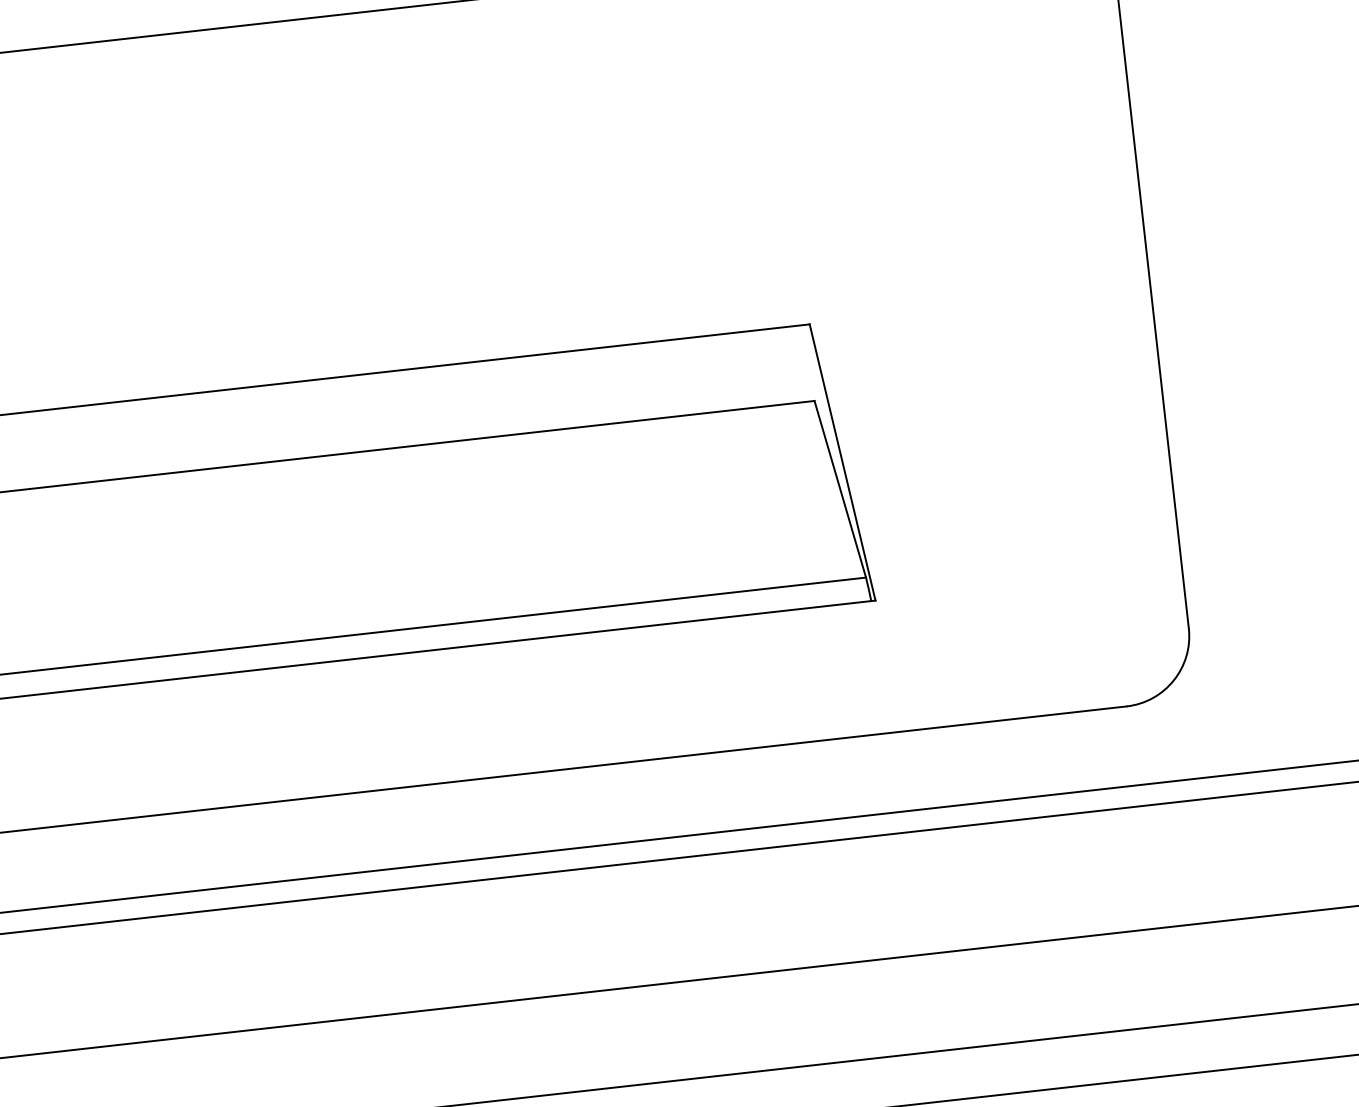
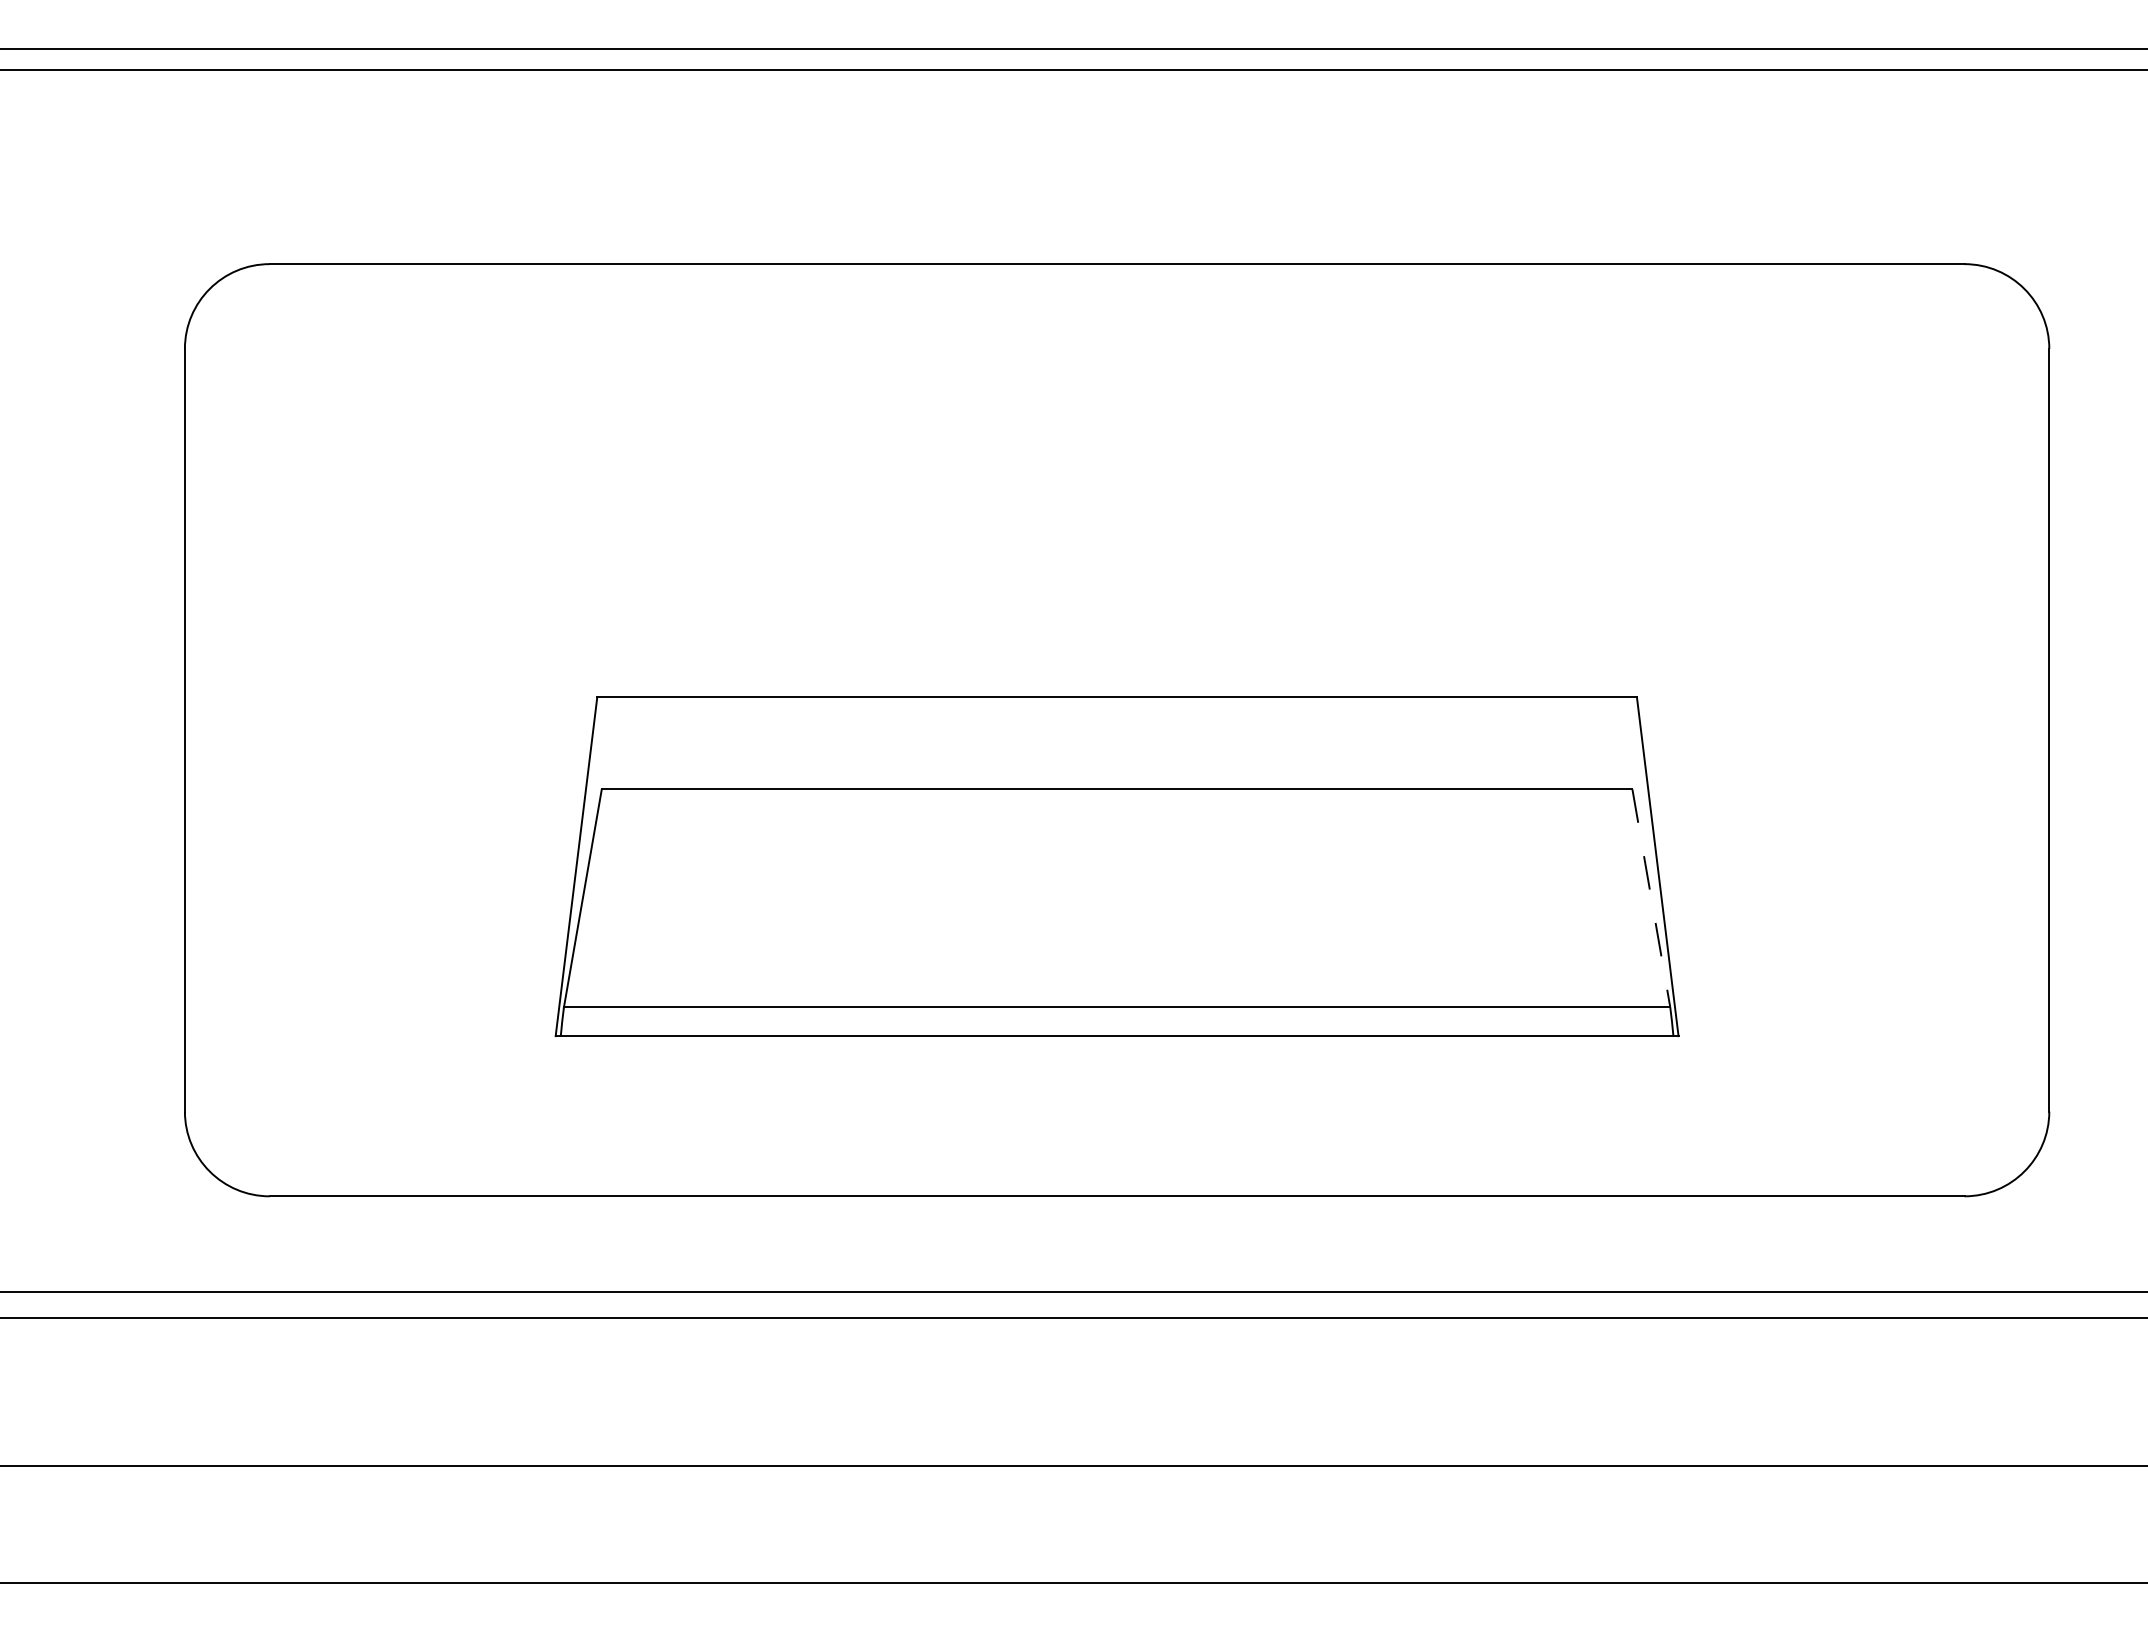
line: (840, 489) -> (1651, 898), solid -> dashed

